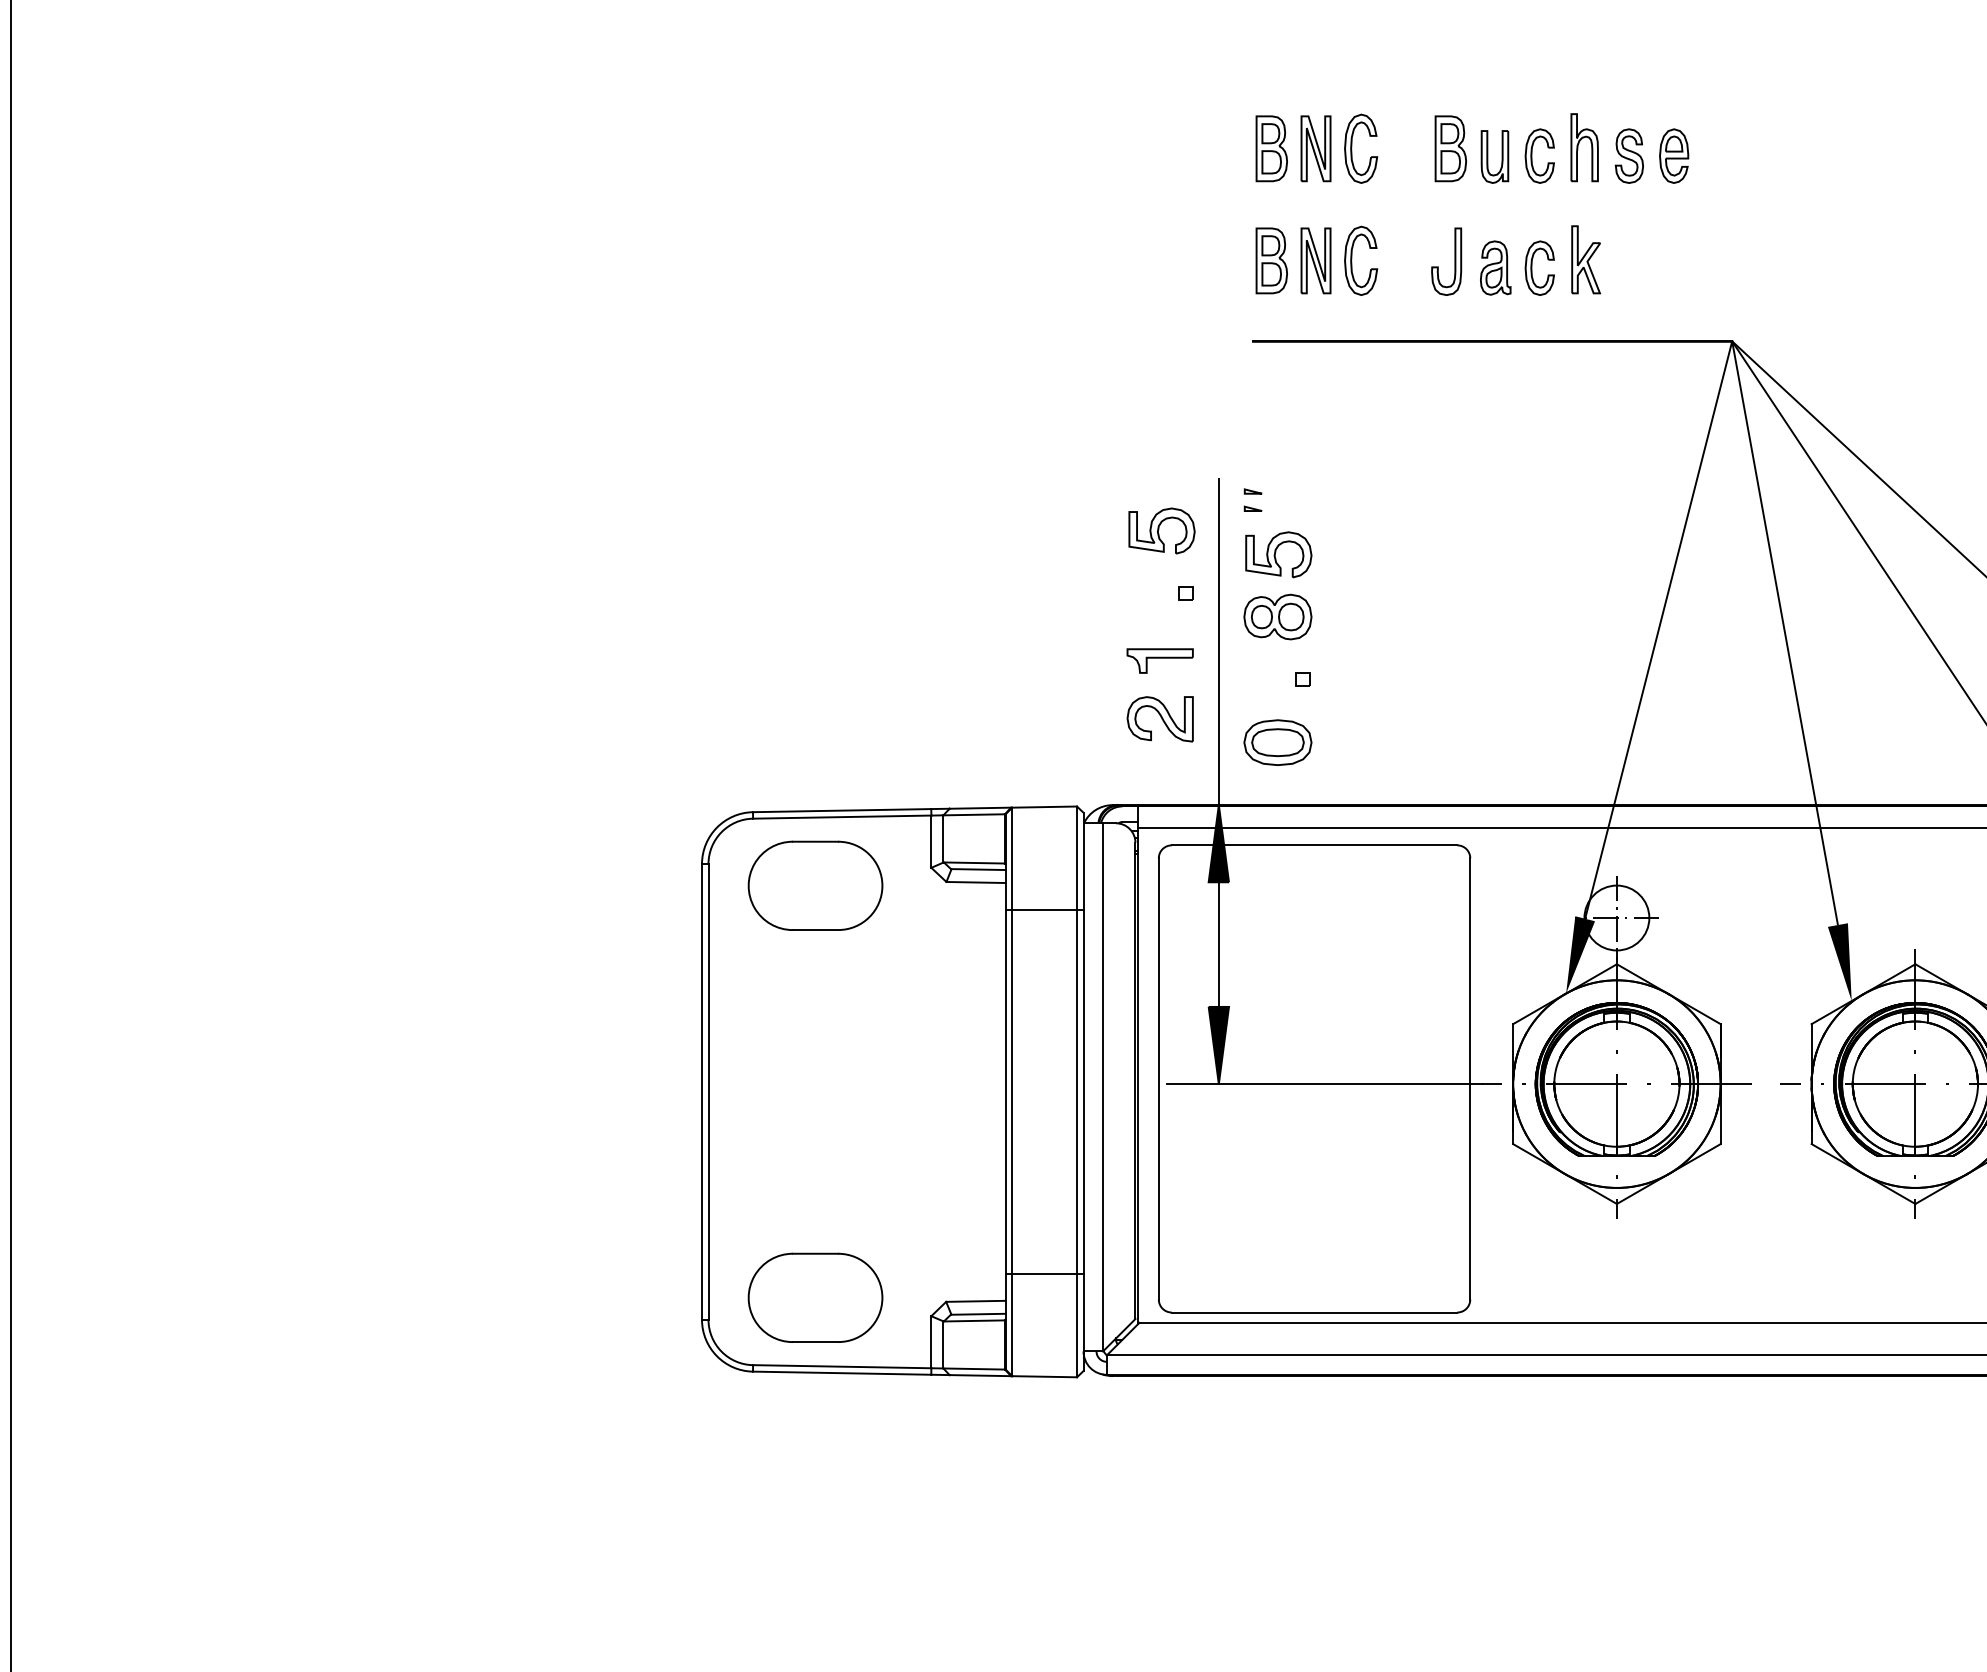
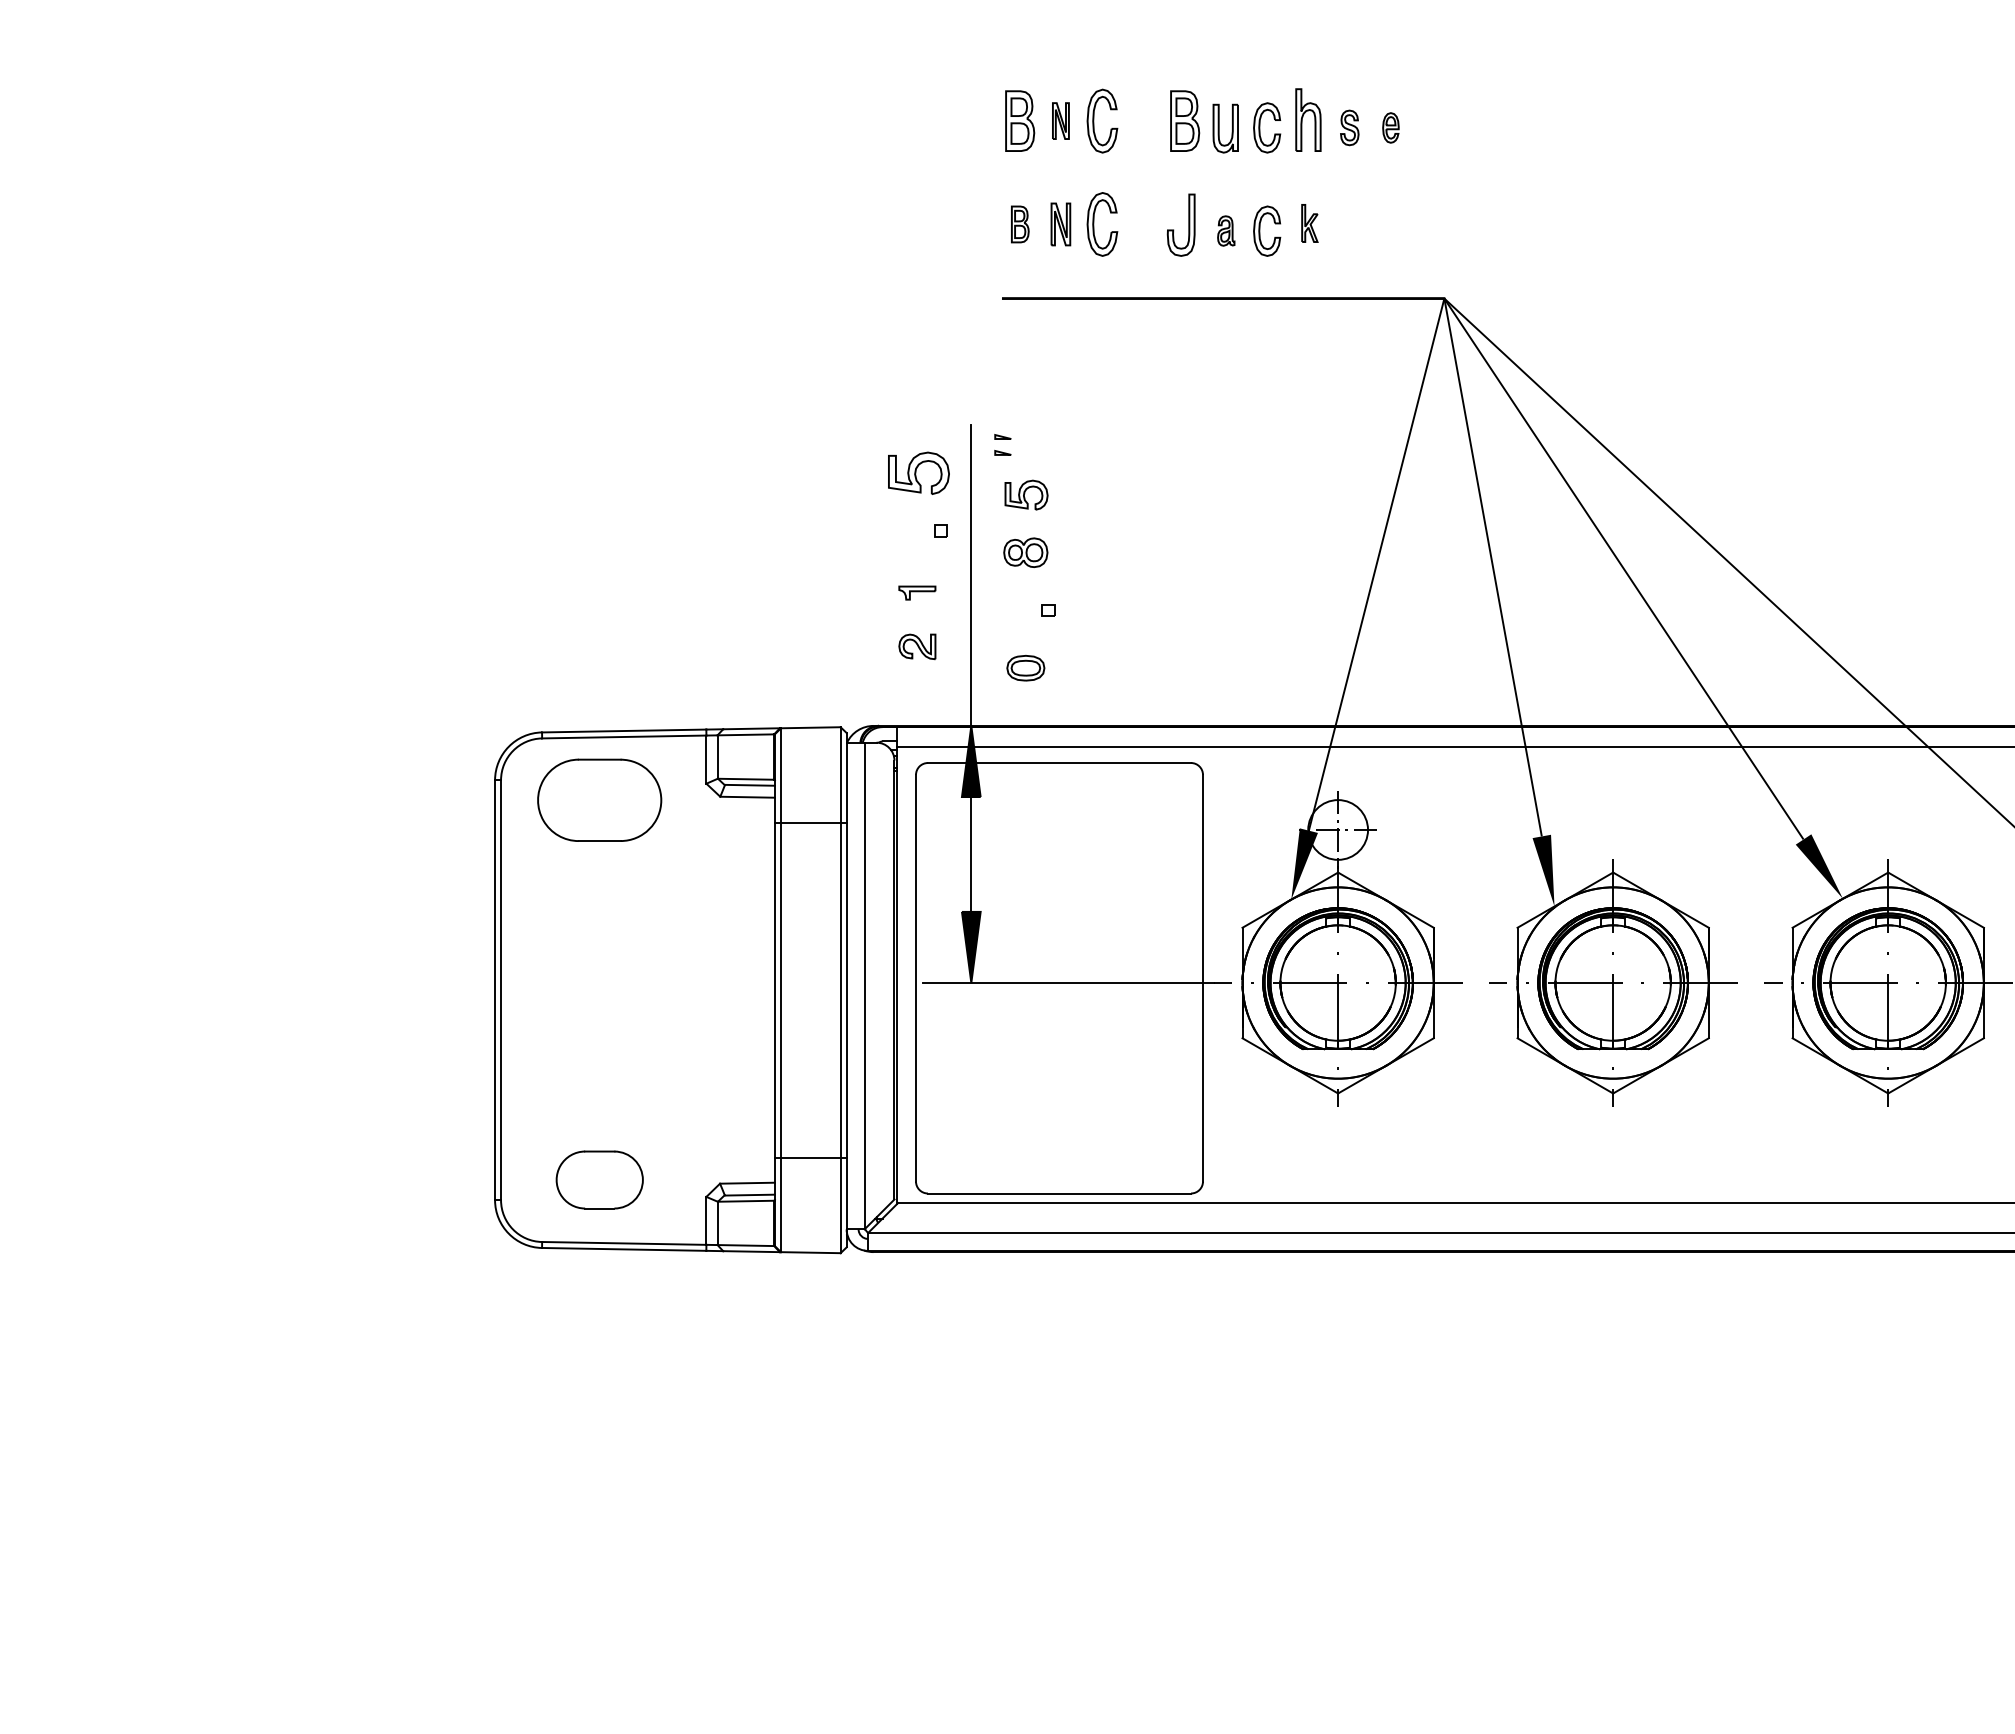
part: (1315, 148) -> (1060, 120), size x0.6
part: (1629, 155) -> (1349, 127), size x0.7
part: (1673, 155) -> (1390, 127), size x0.6
part: (1585, 259) -> (1309, 223), size x0.6
part: (1272, 260) -> (1020, 224), size x0.6
part: (1315, 260) -> (1060, 224), size x0.7
part: (1494, 267) -> (1225, 230), size x0.6
part: (1278, 553) -> (1026, 494), size x0.7
part: (1277, 616) -> (1025, 552), size x0.7
part: (1160, 660) -> (917, 592), size x0.6
part: (1160, 718) -> (917, 646), size x0.6
part: (1277, 741) -> (1025, 667), size x0.6
part: (815, 1297) -> (599, 1179), size x0.7

